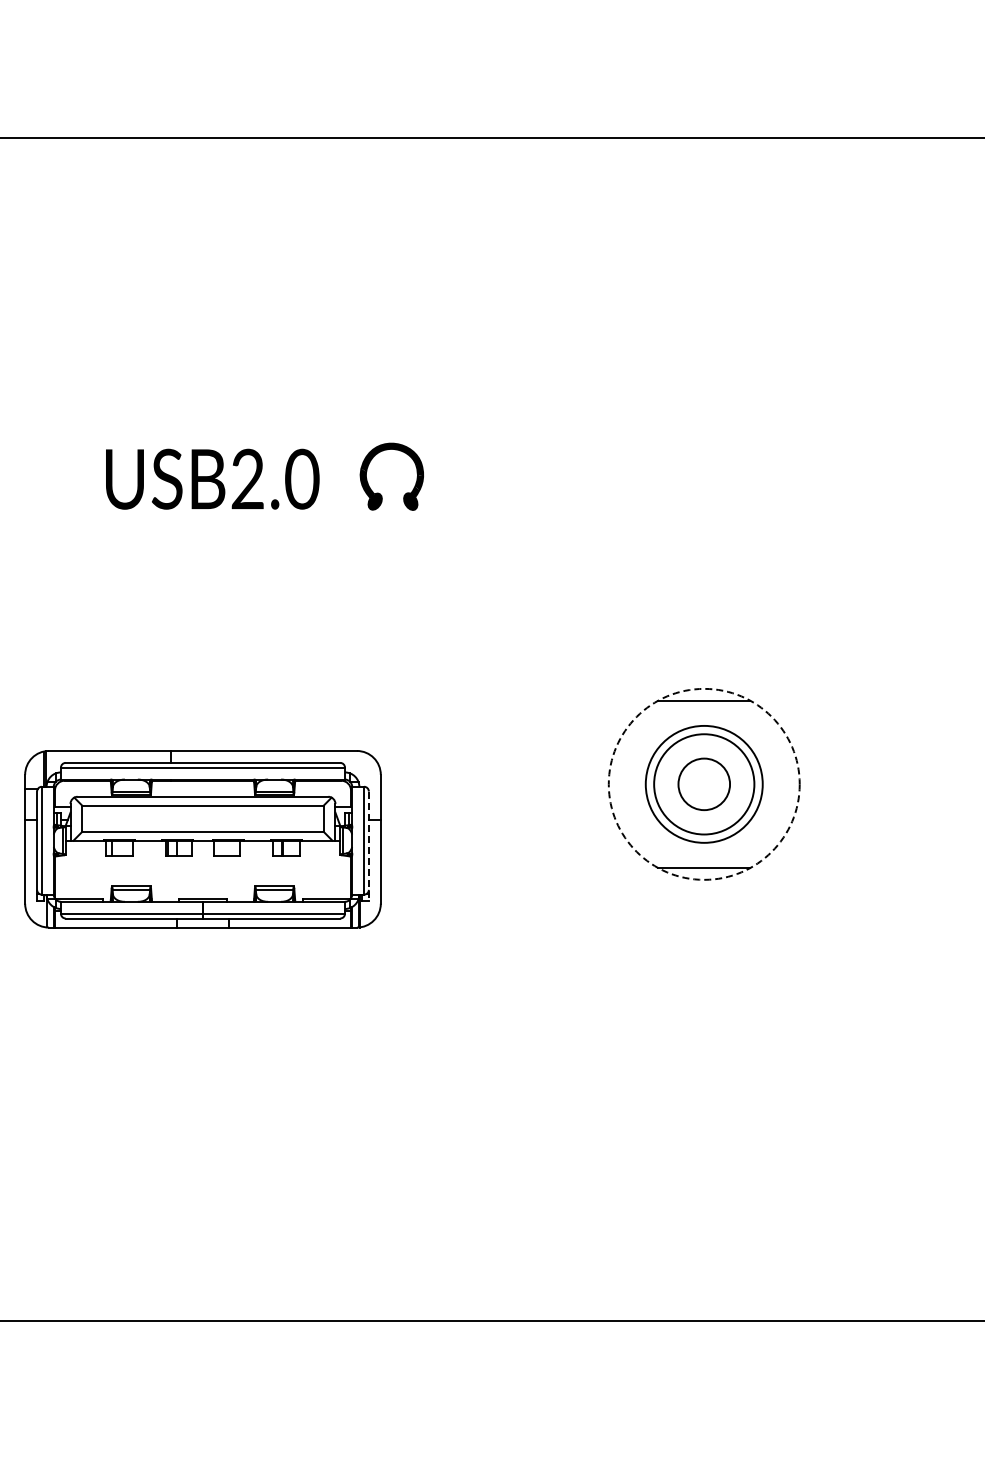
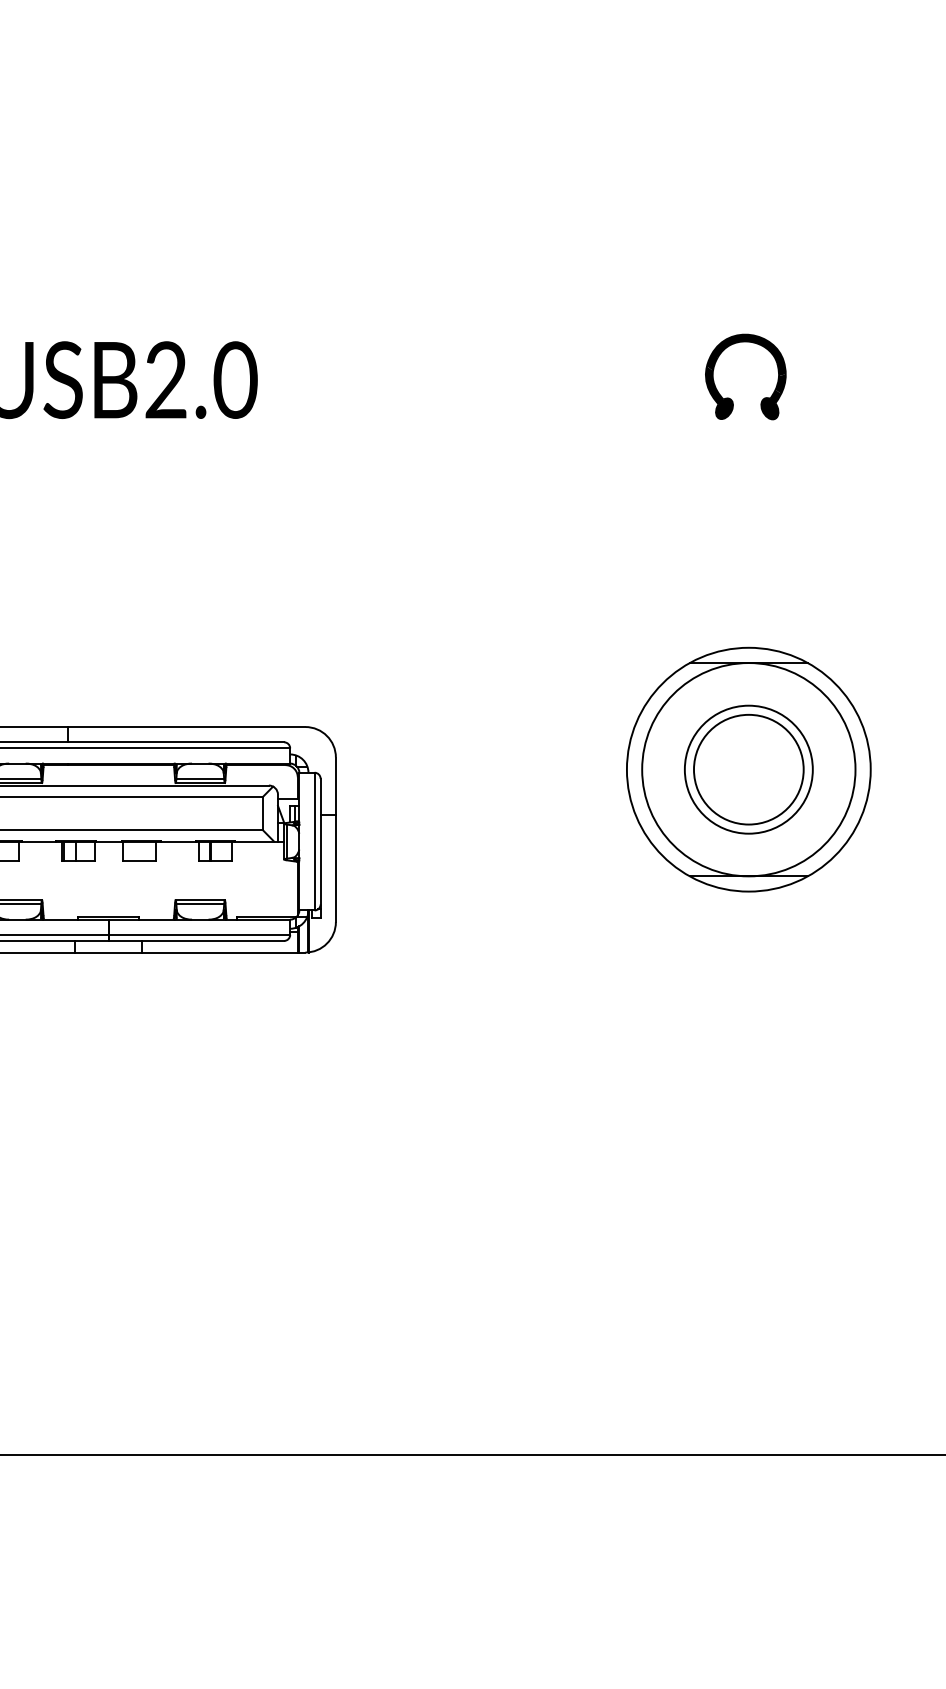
part: (380, 493) -> (731, 398), moved
circle: (703, 783) -> (747, 768), dashed -> solid
circle: (703, 783) -> (747, 768), size x1.43
circle: (704, 784) -> (749, 769), size x1.67
line: (368, 846) -> (320, 849), dashed -> solid

